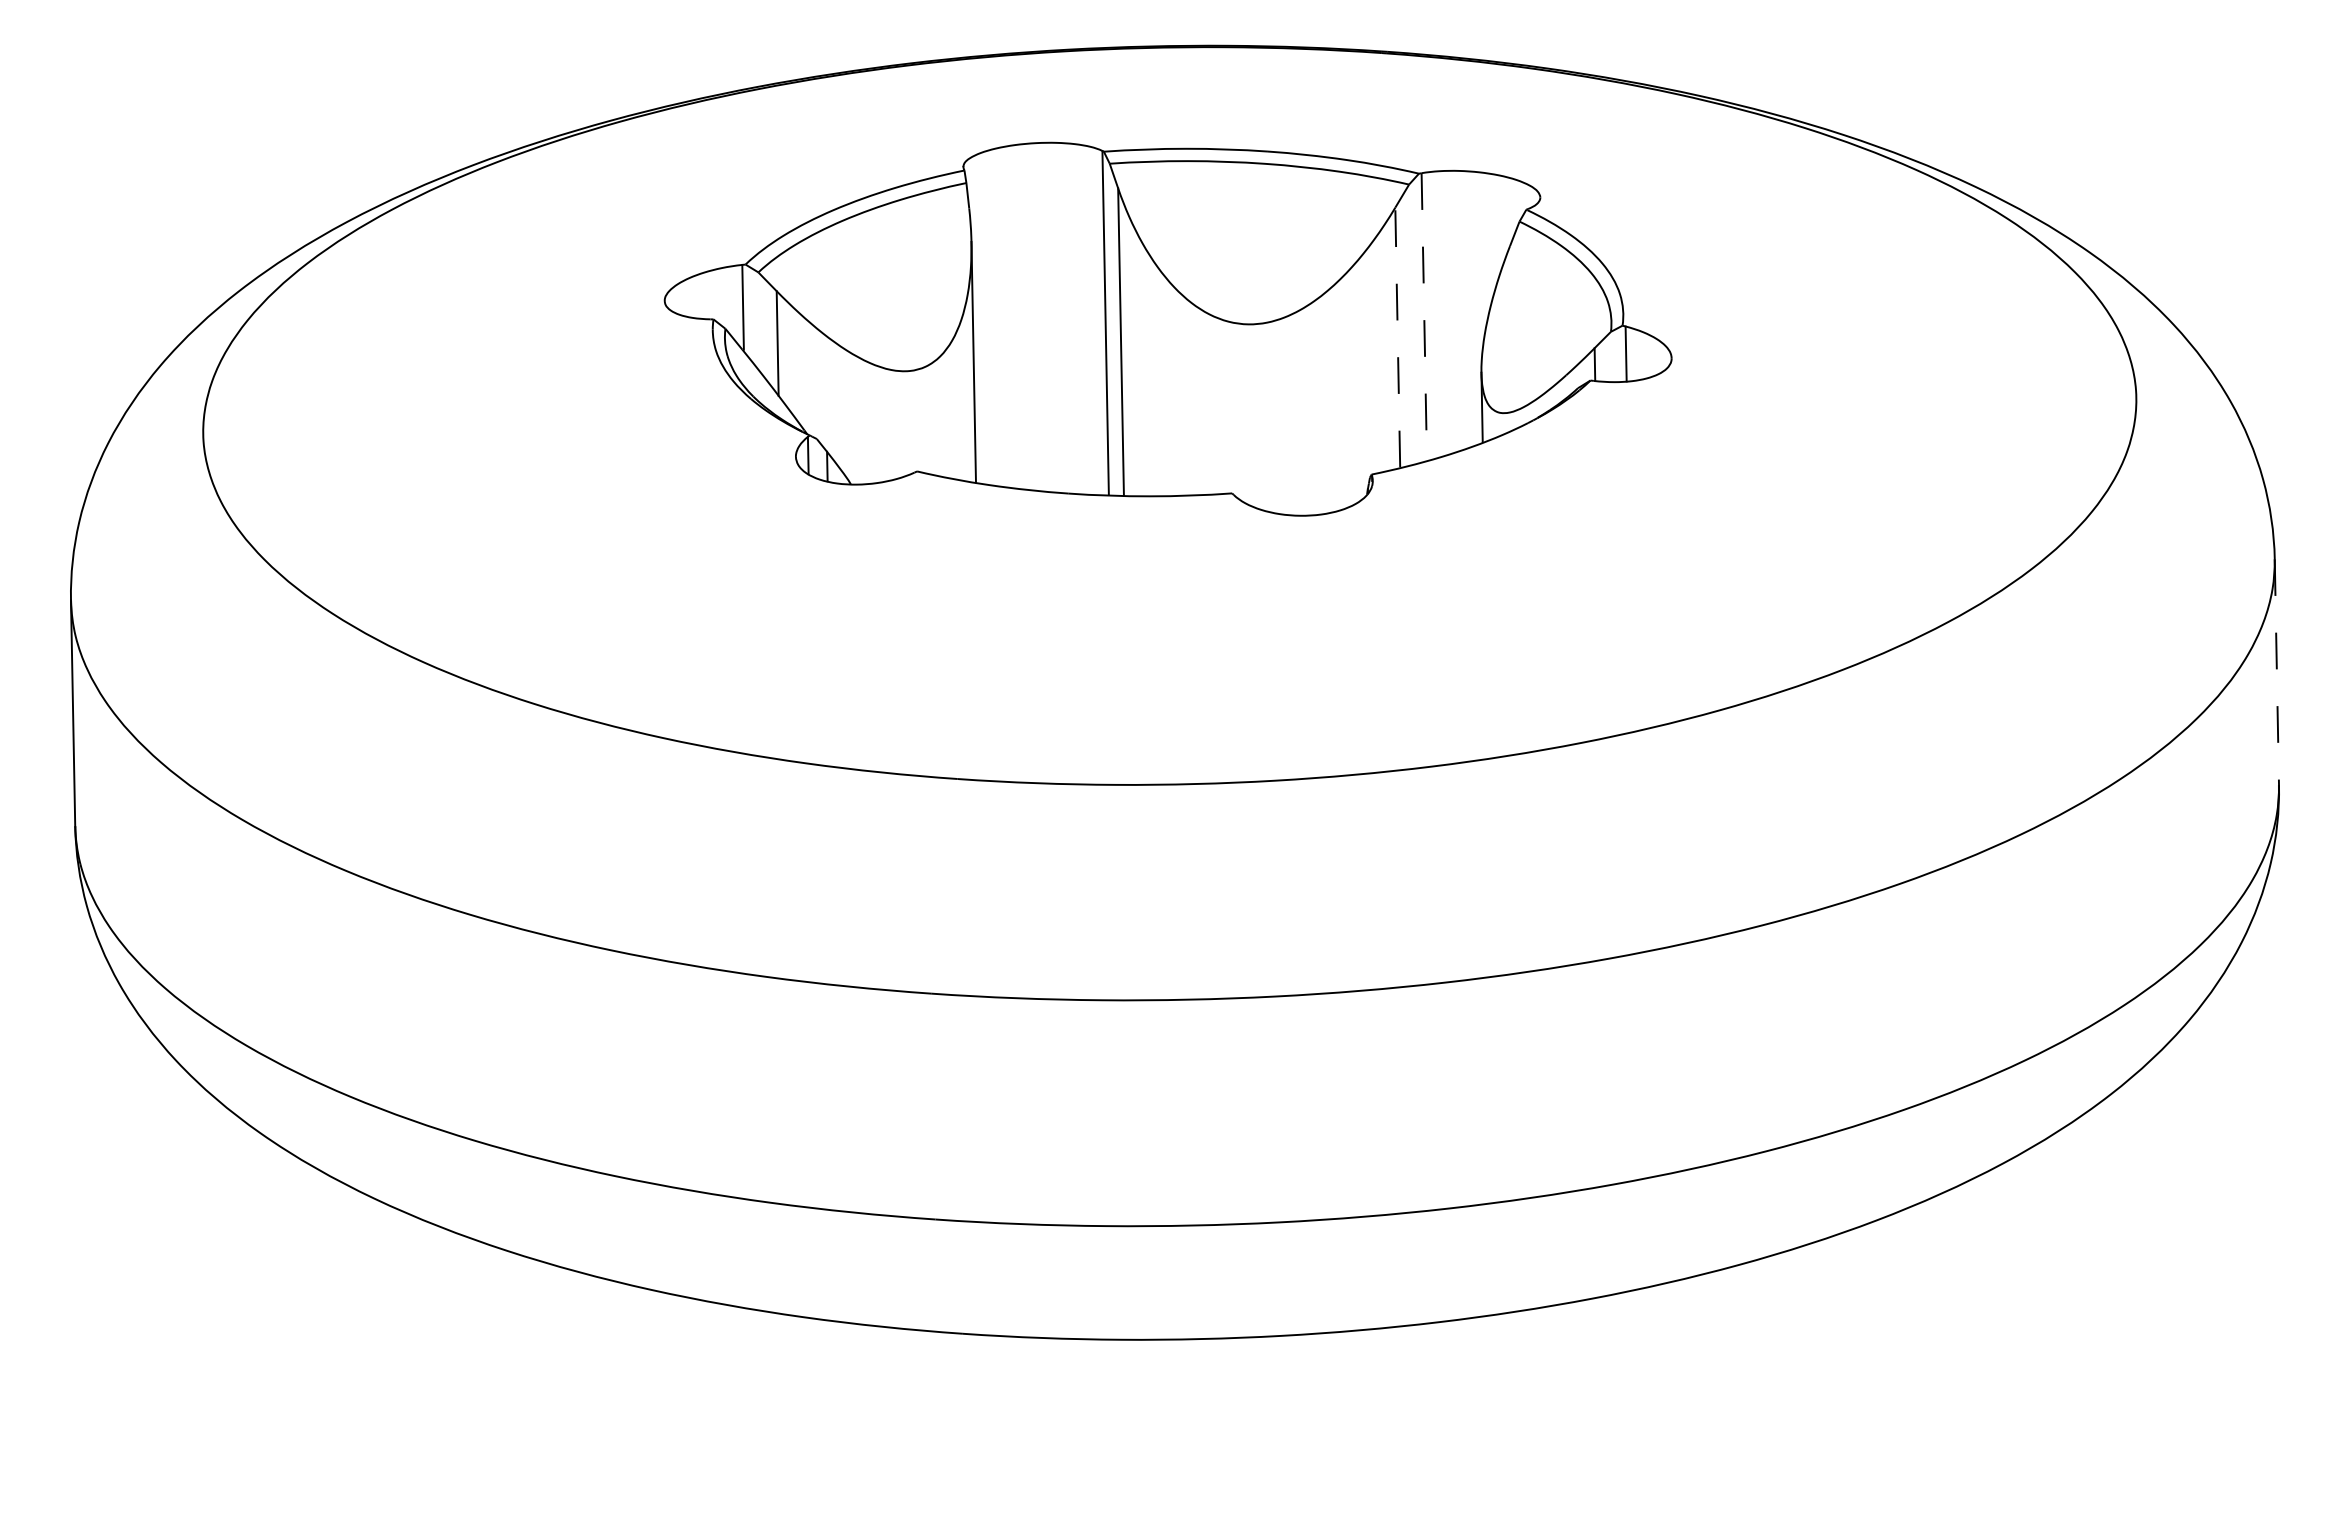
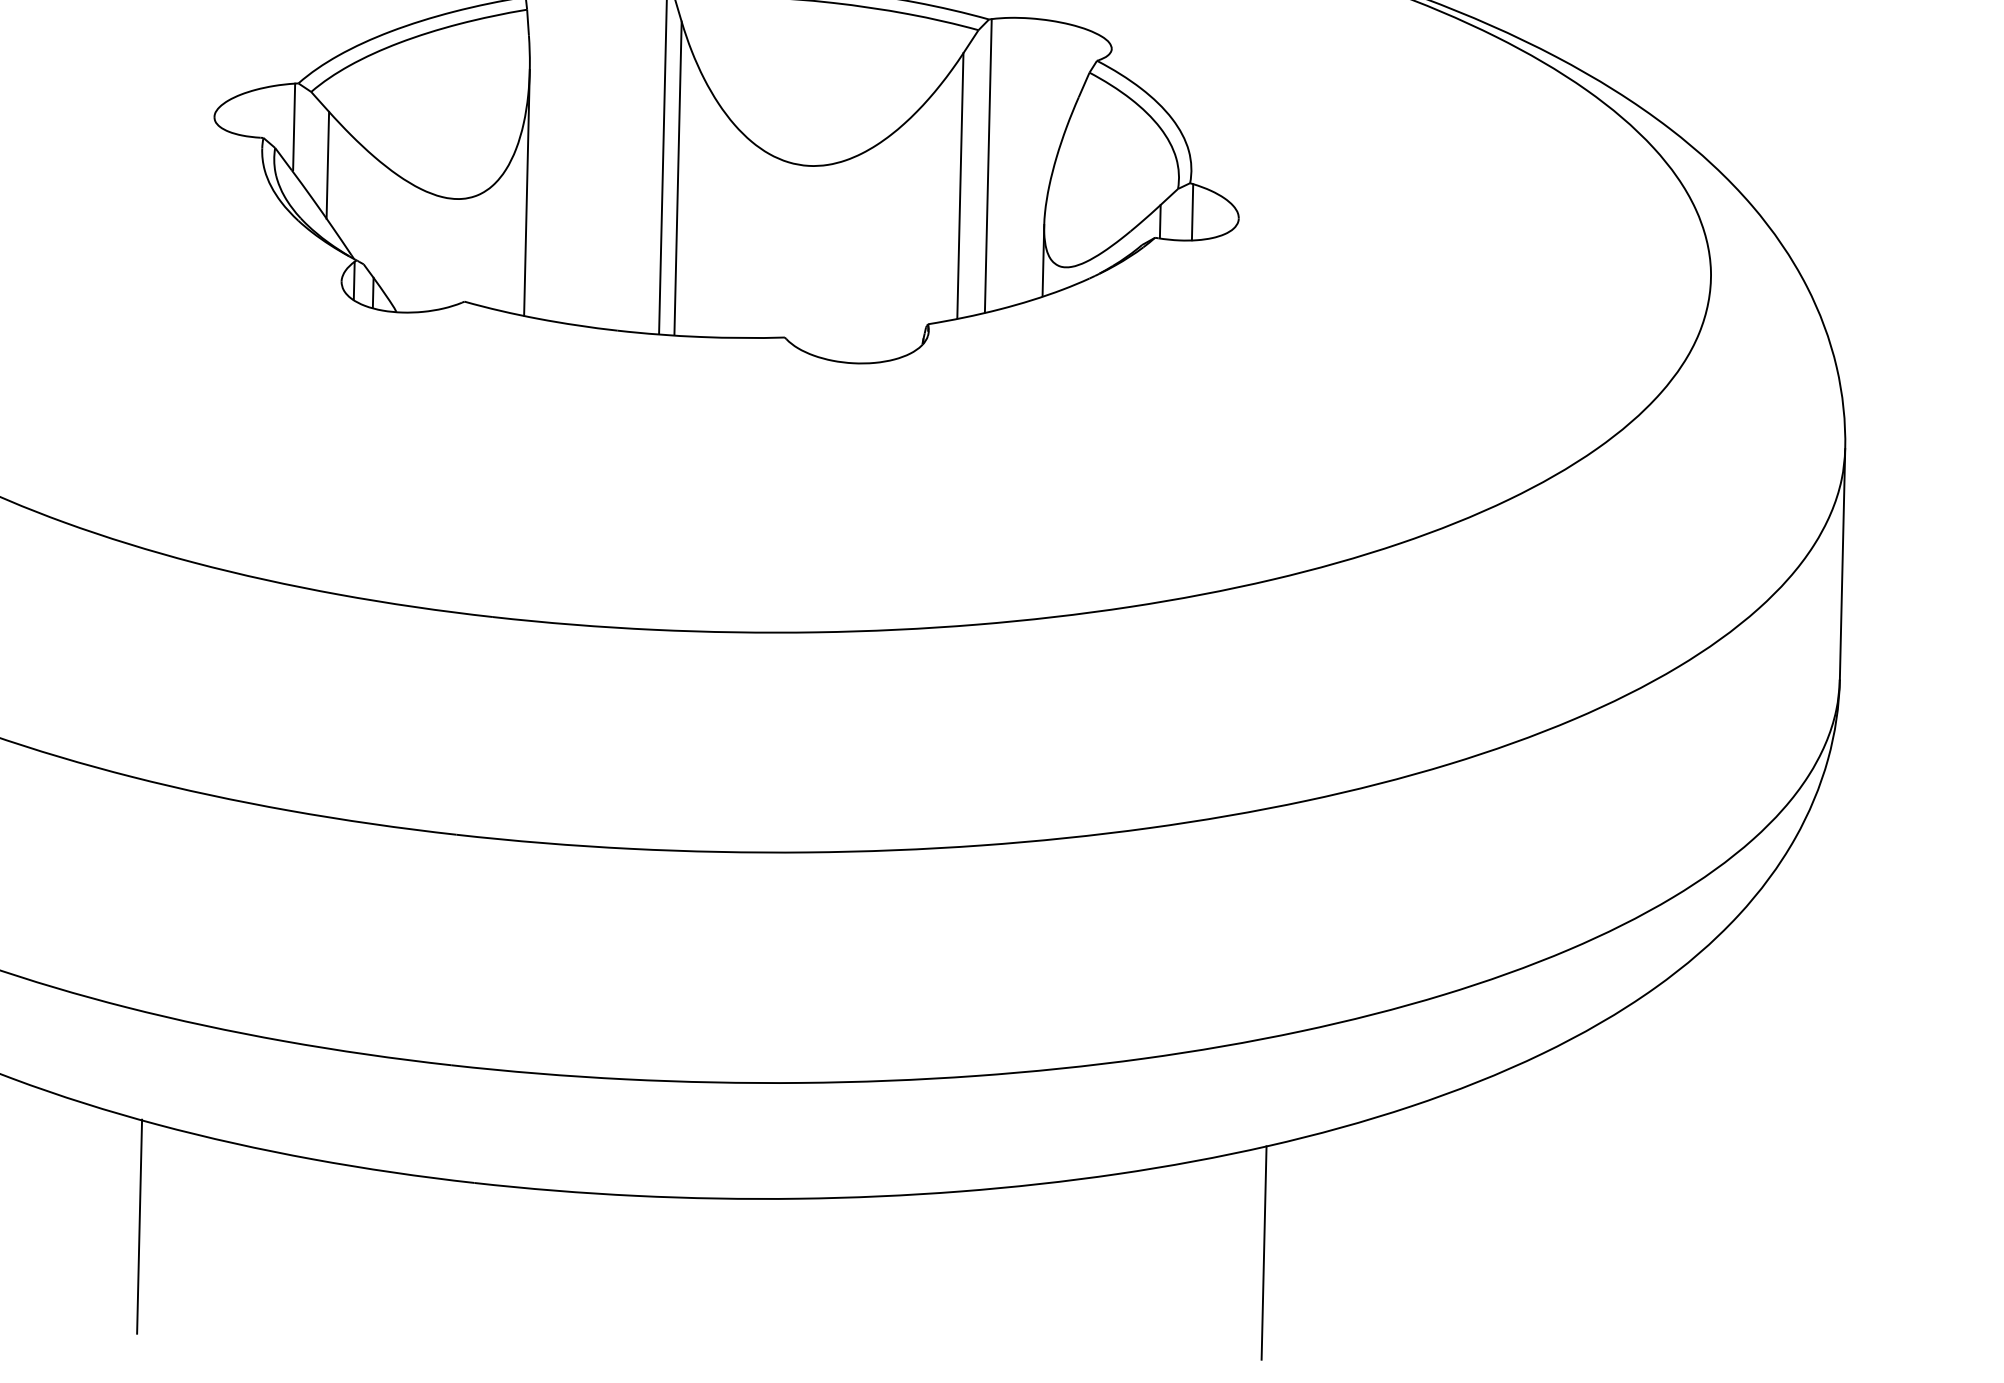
line: (1424, 316) -> (988, 165), dashed -> solid
line: (1397, 337) -> (960, 185), dashed -> solid
line: (2276, 672) -> (1842, 564), dashed -> solid
line: (1738, 1369) -> (1263, 1252), added
line: (636, 1390) -> (139, 1226), added

